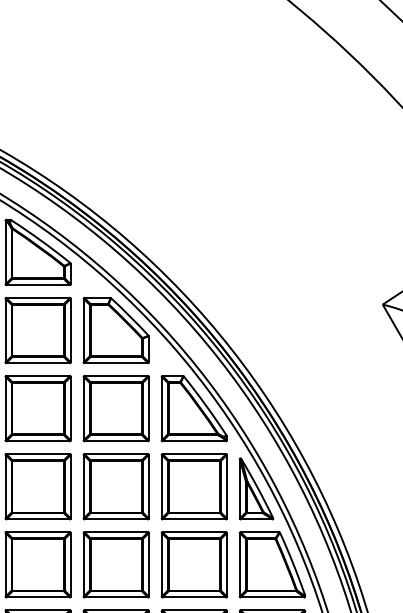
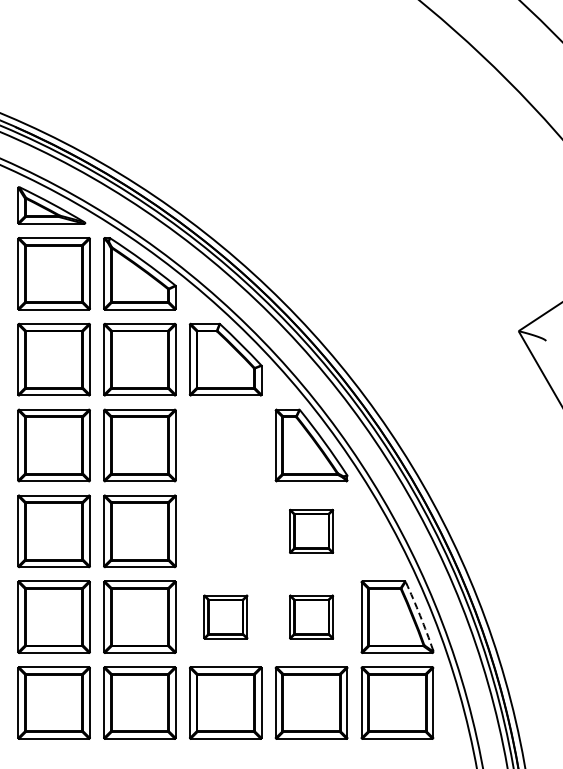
part: (116, 408) -> (225, 445), removed
part: (116, 486) -> (225, 531), removed
part: (194, 486) -> (311, 531), size x0.6
part: (256, 488) -> (379, 533), removed
arc: (293, 563) -> (420, 615), solid -> dashed
part: (116, 564) -> (225, 616), size x0.6
part: (194, 564) -> (311, 616), size x0.6

